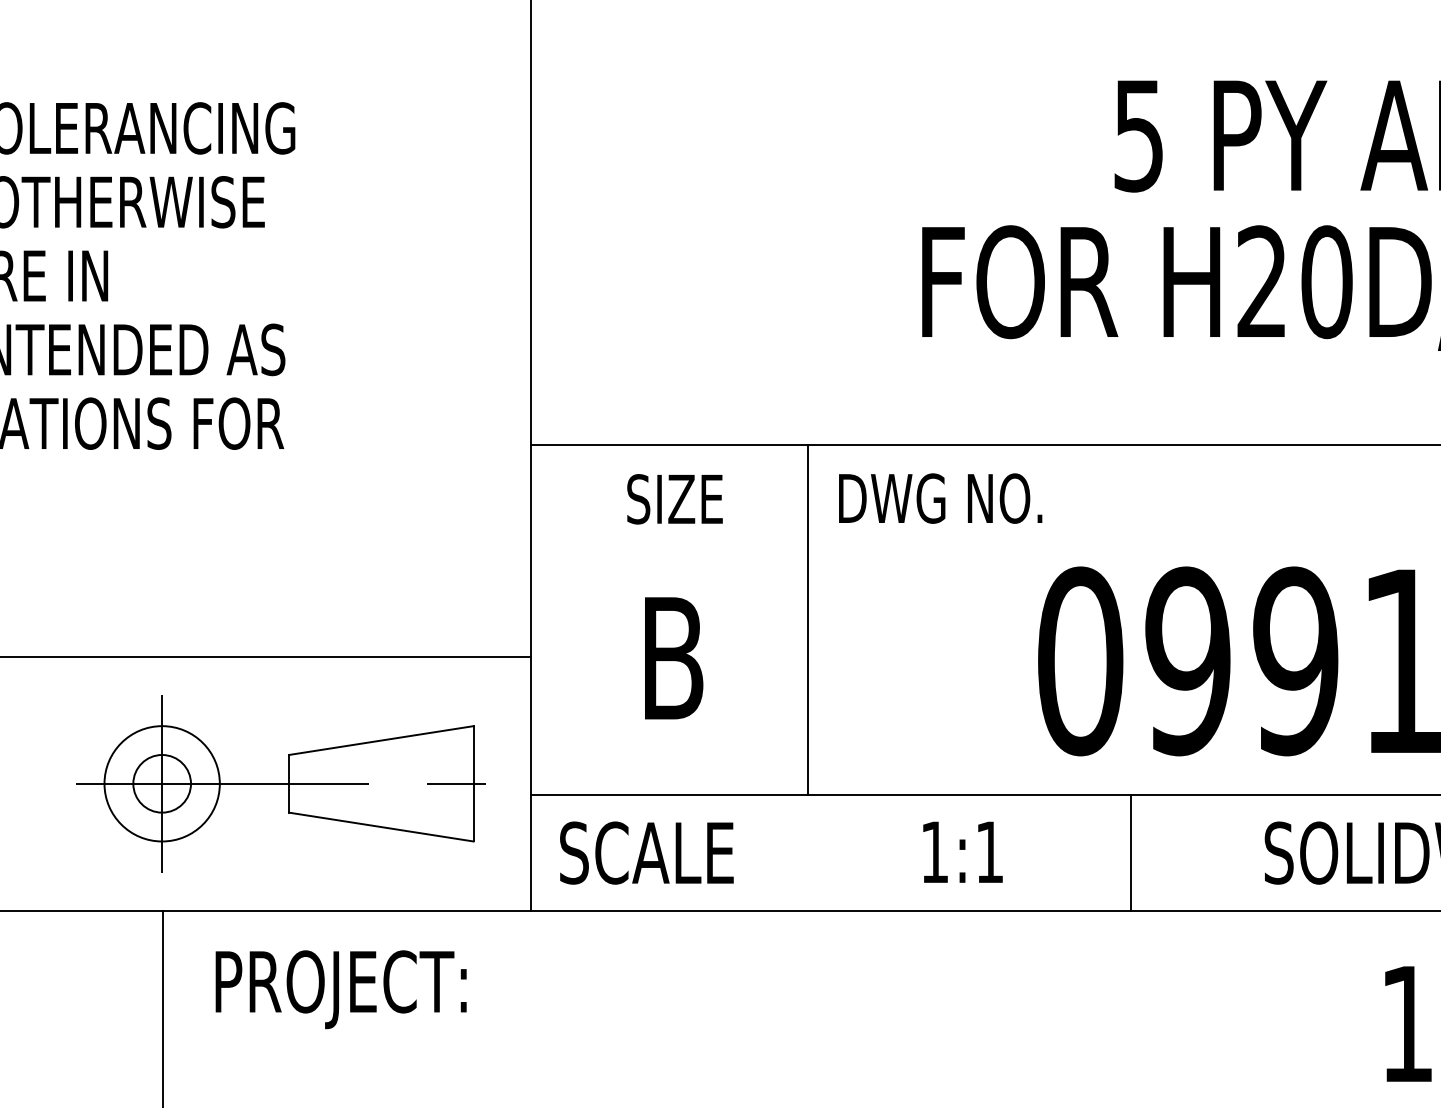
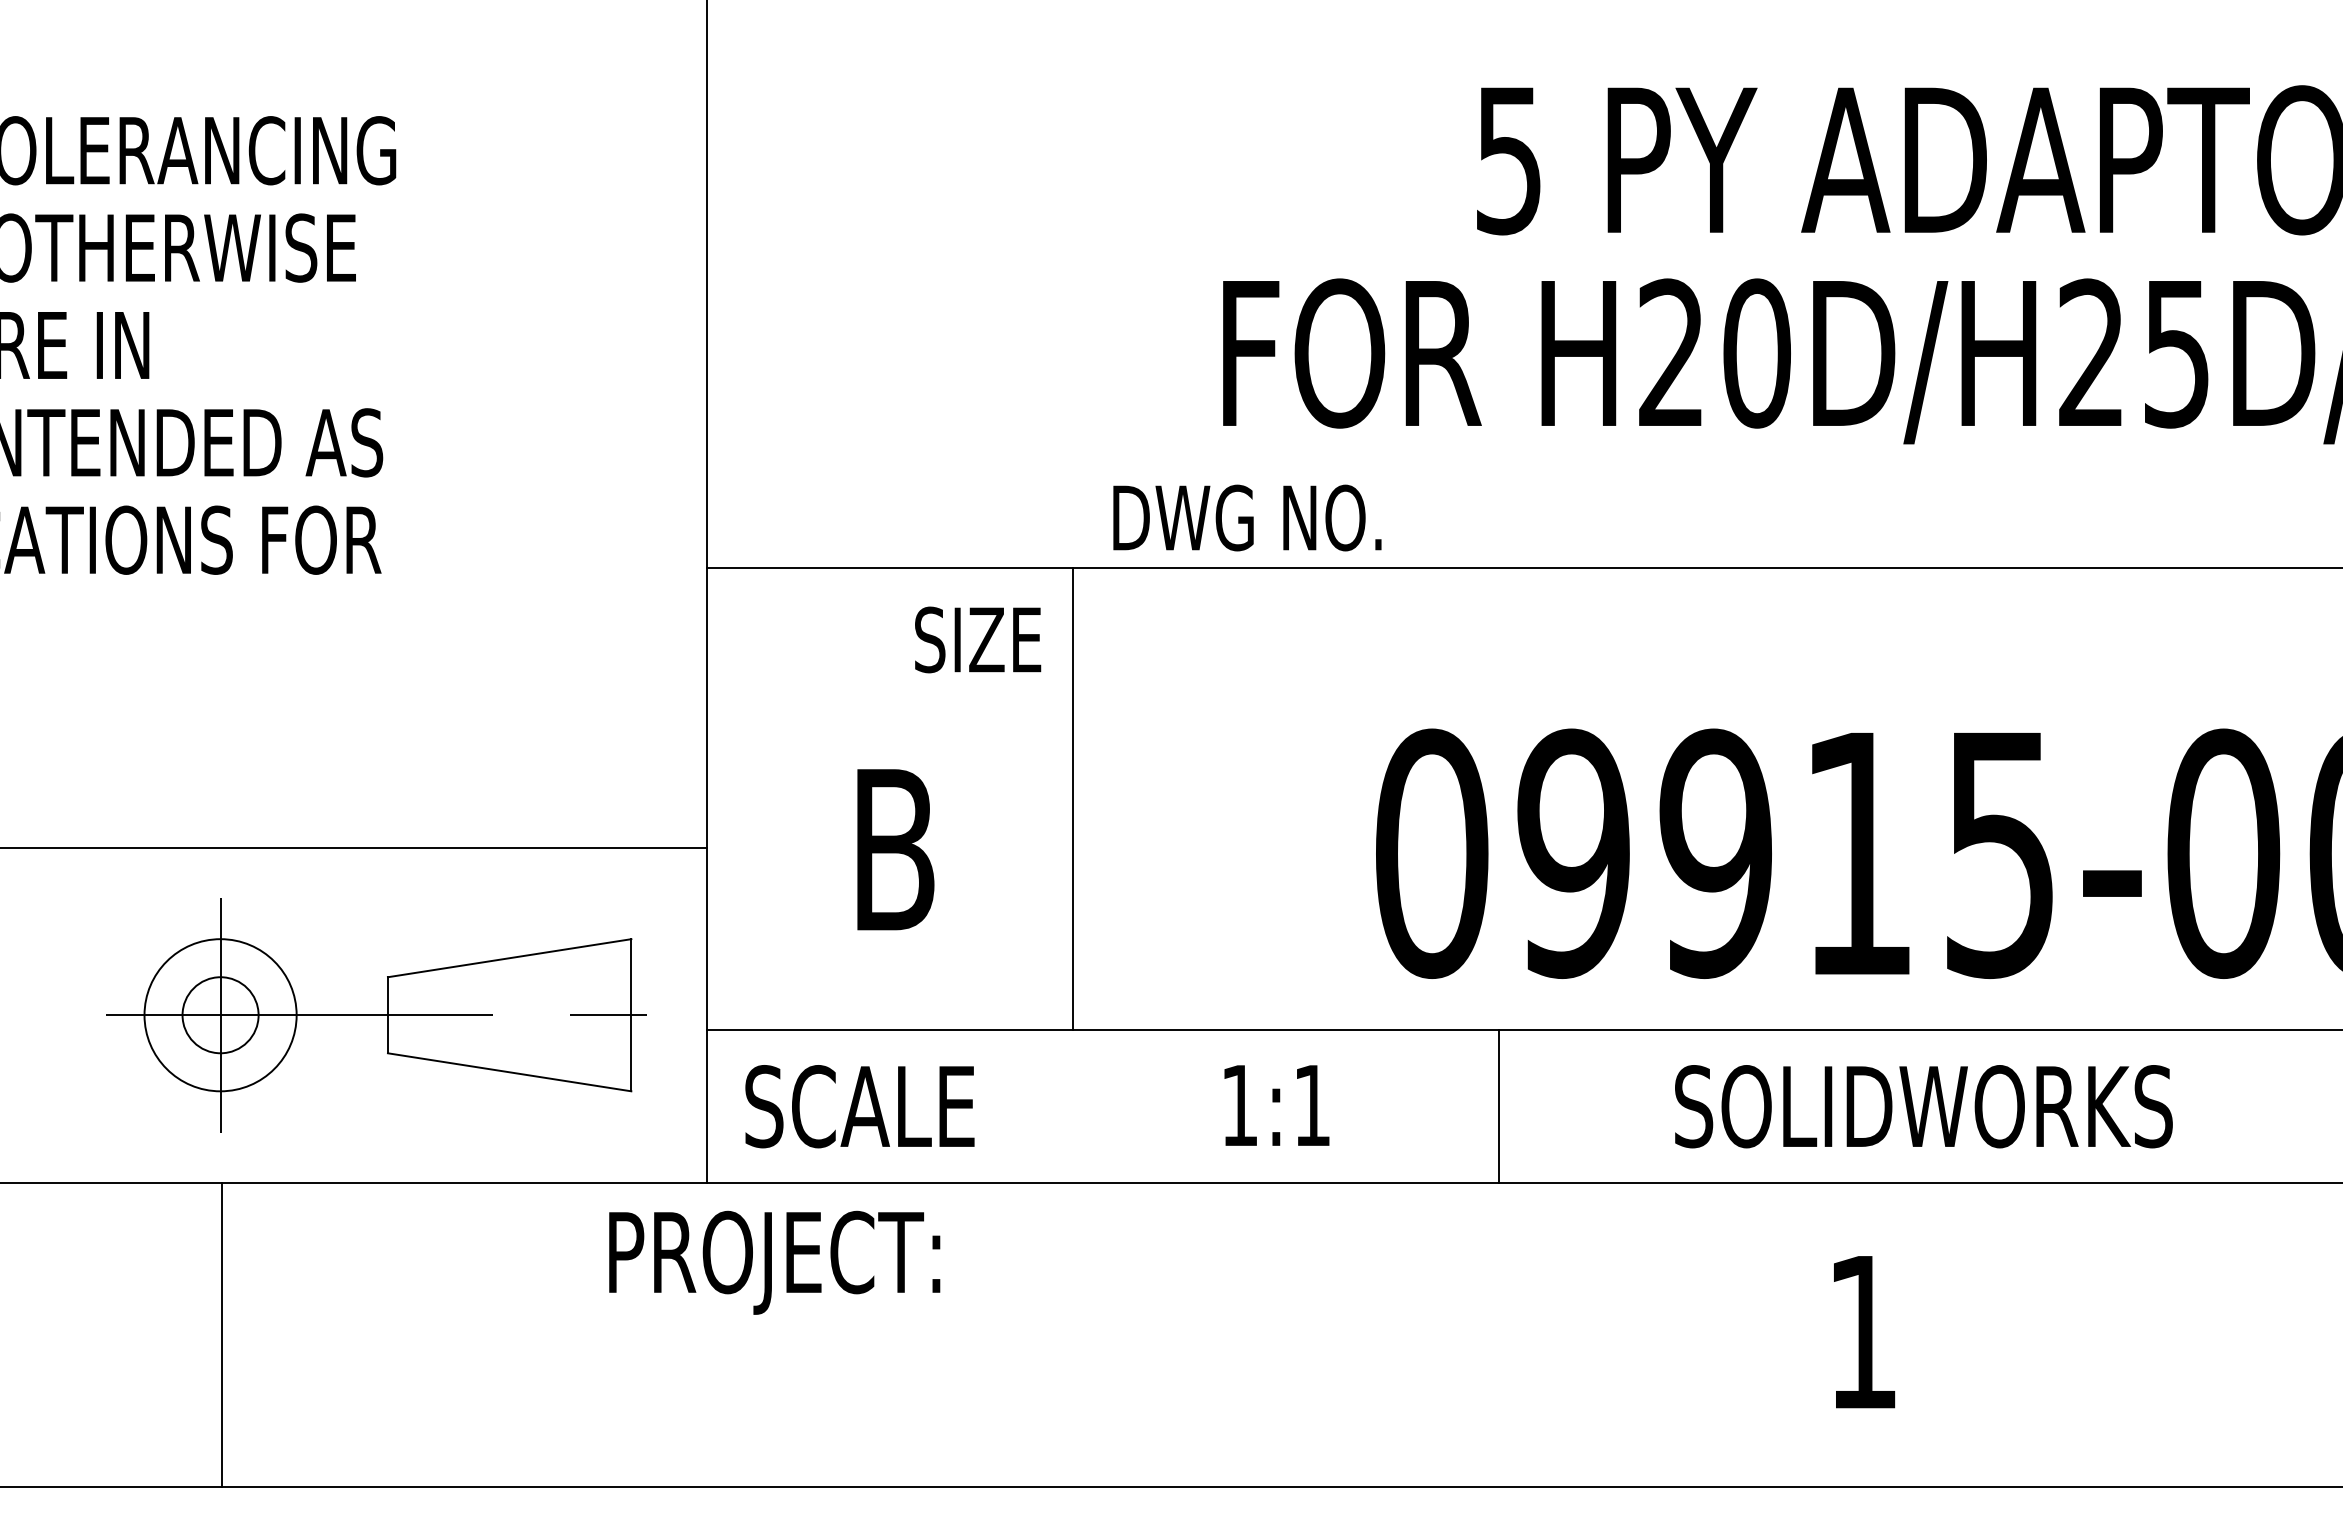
text: (675, 498) -> (978, 639), moved
text: (940, 498) -> (1247, 517), moved
text: (341, 989) -> (774, 1262), moved

